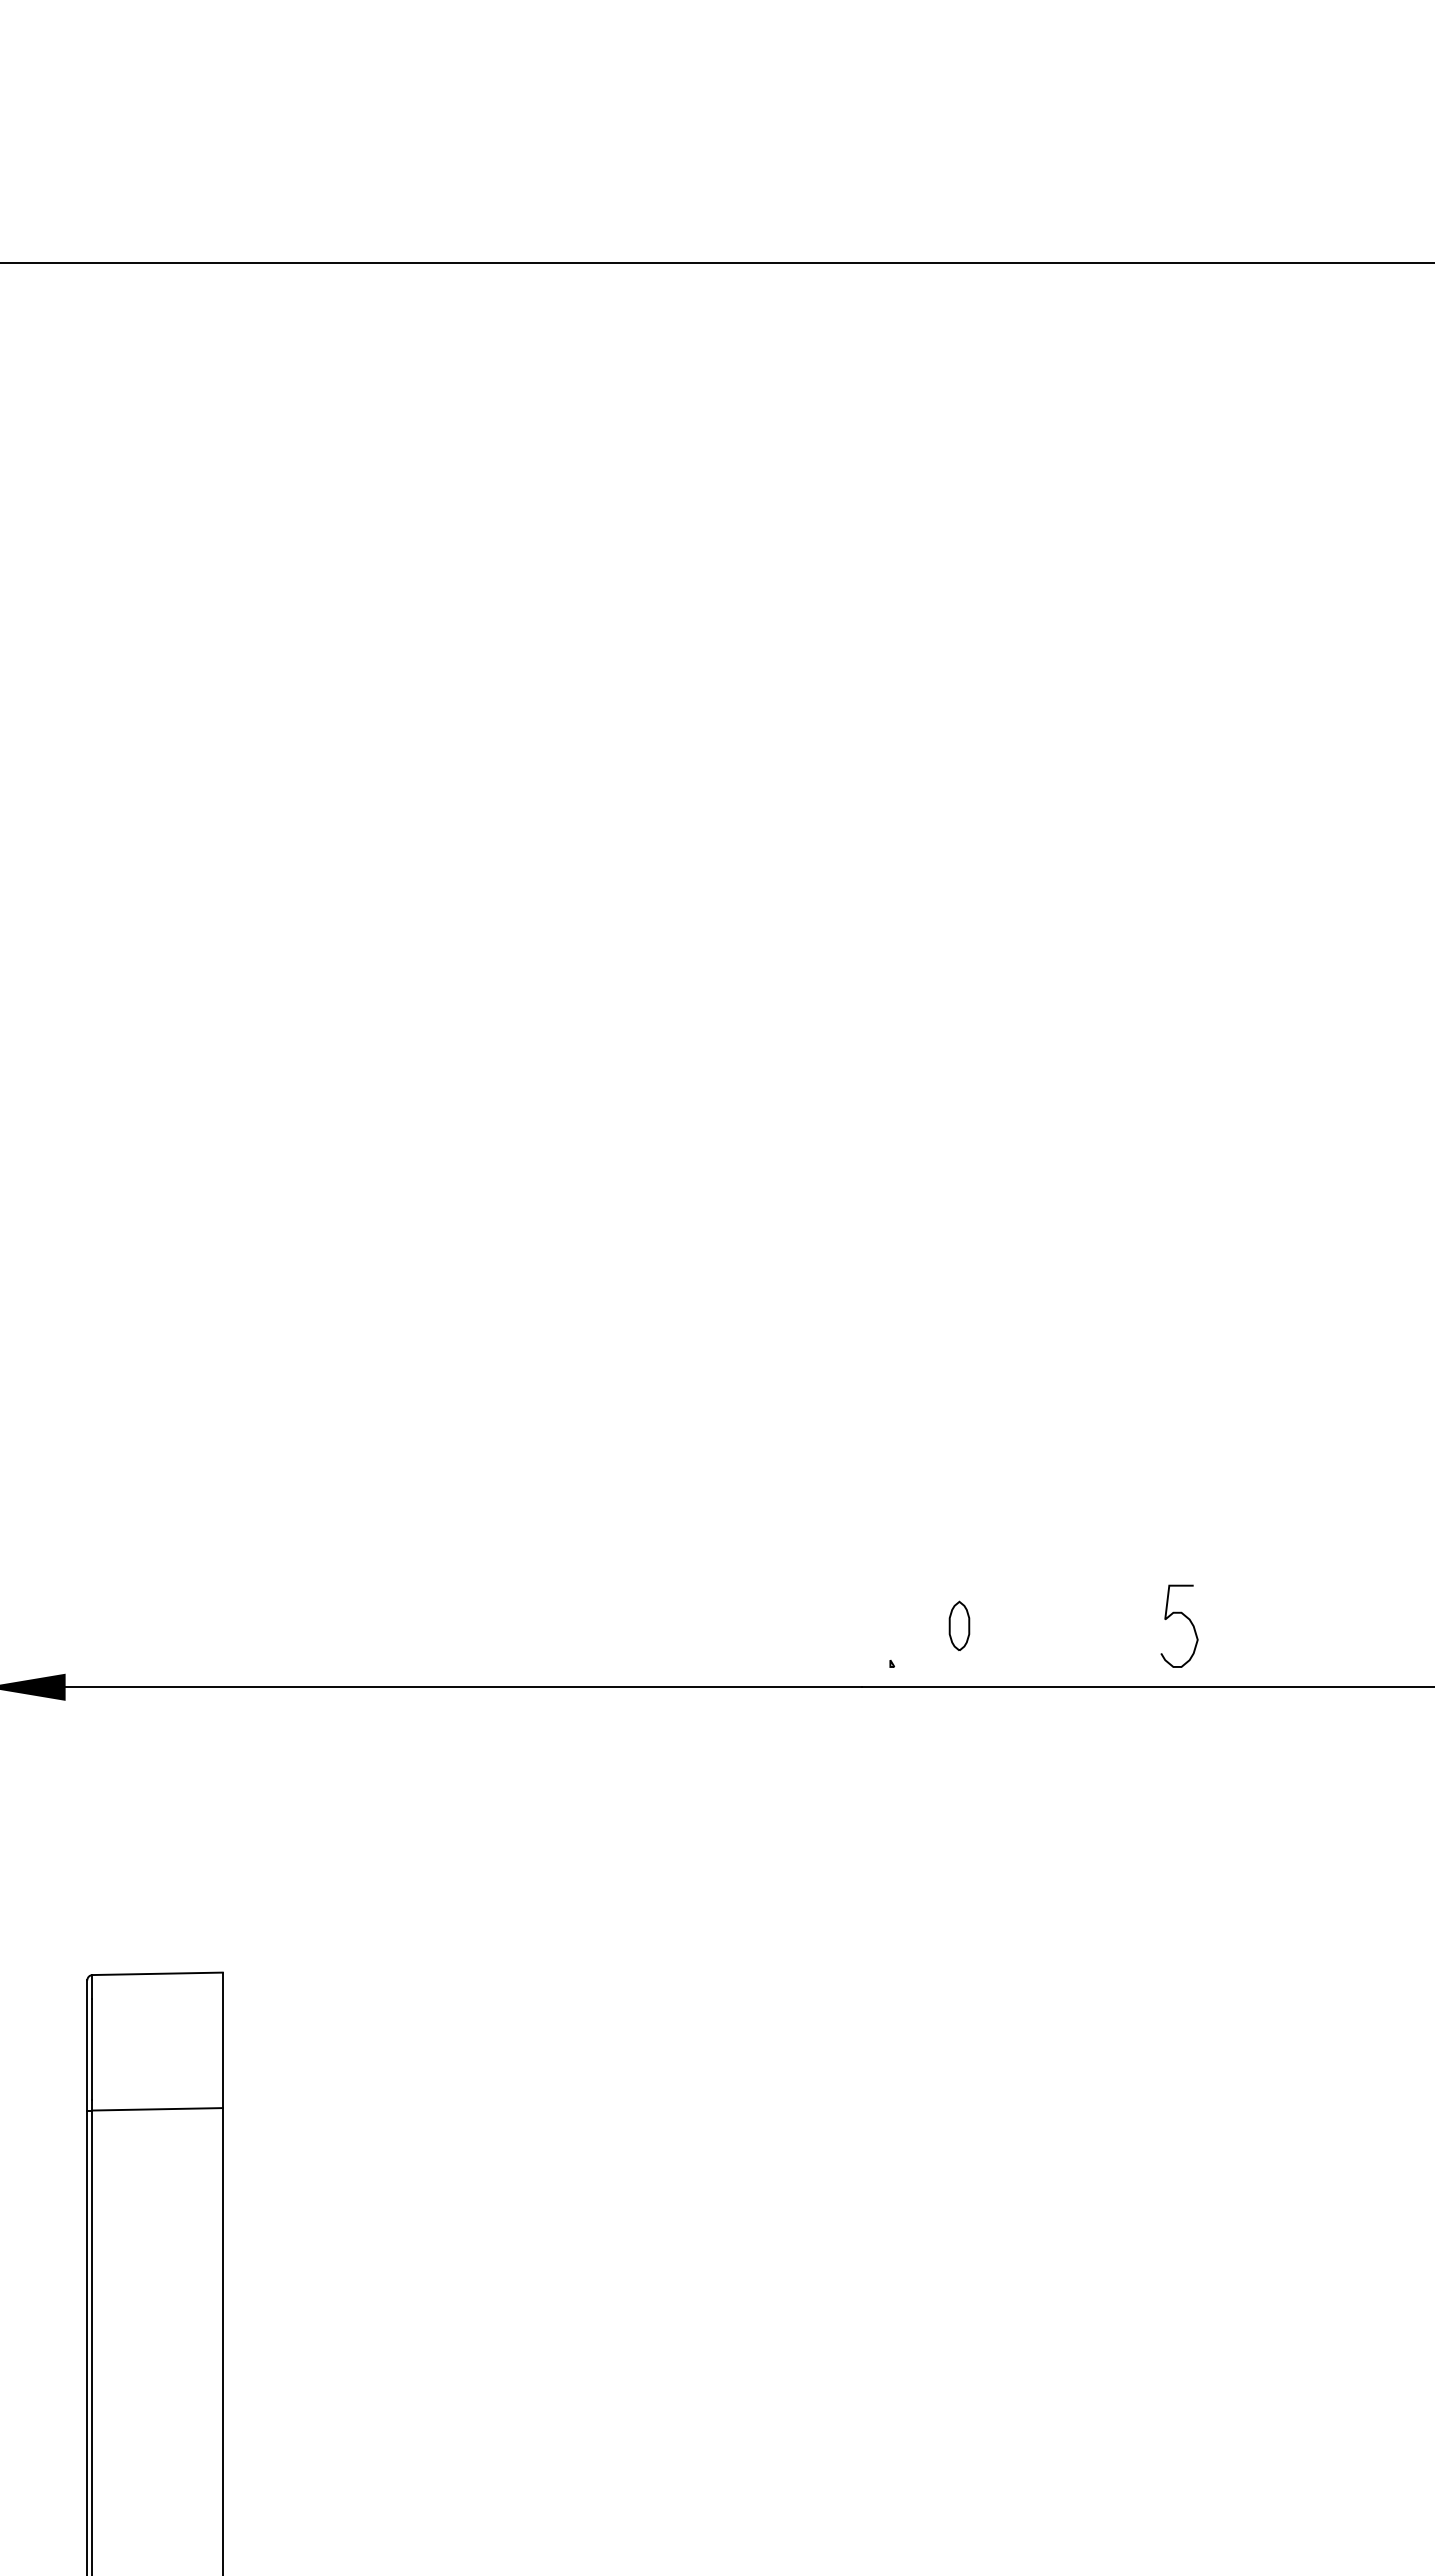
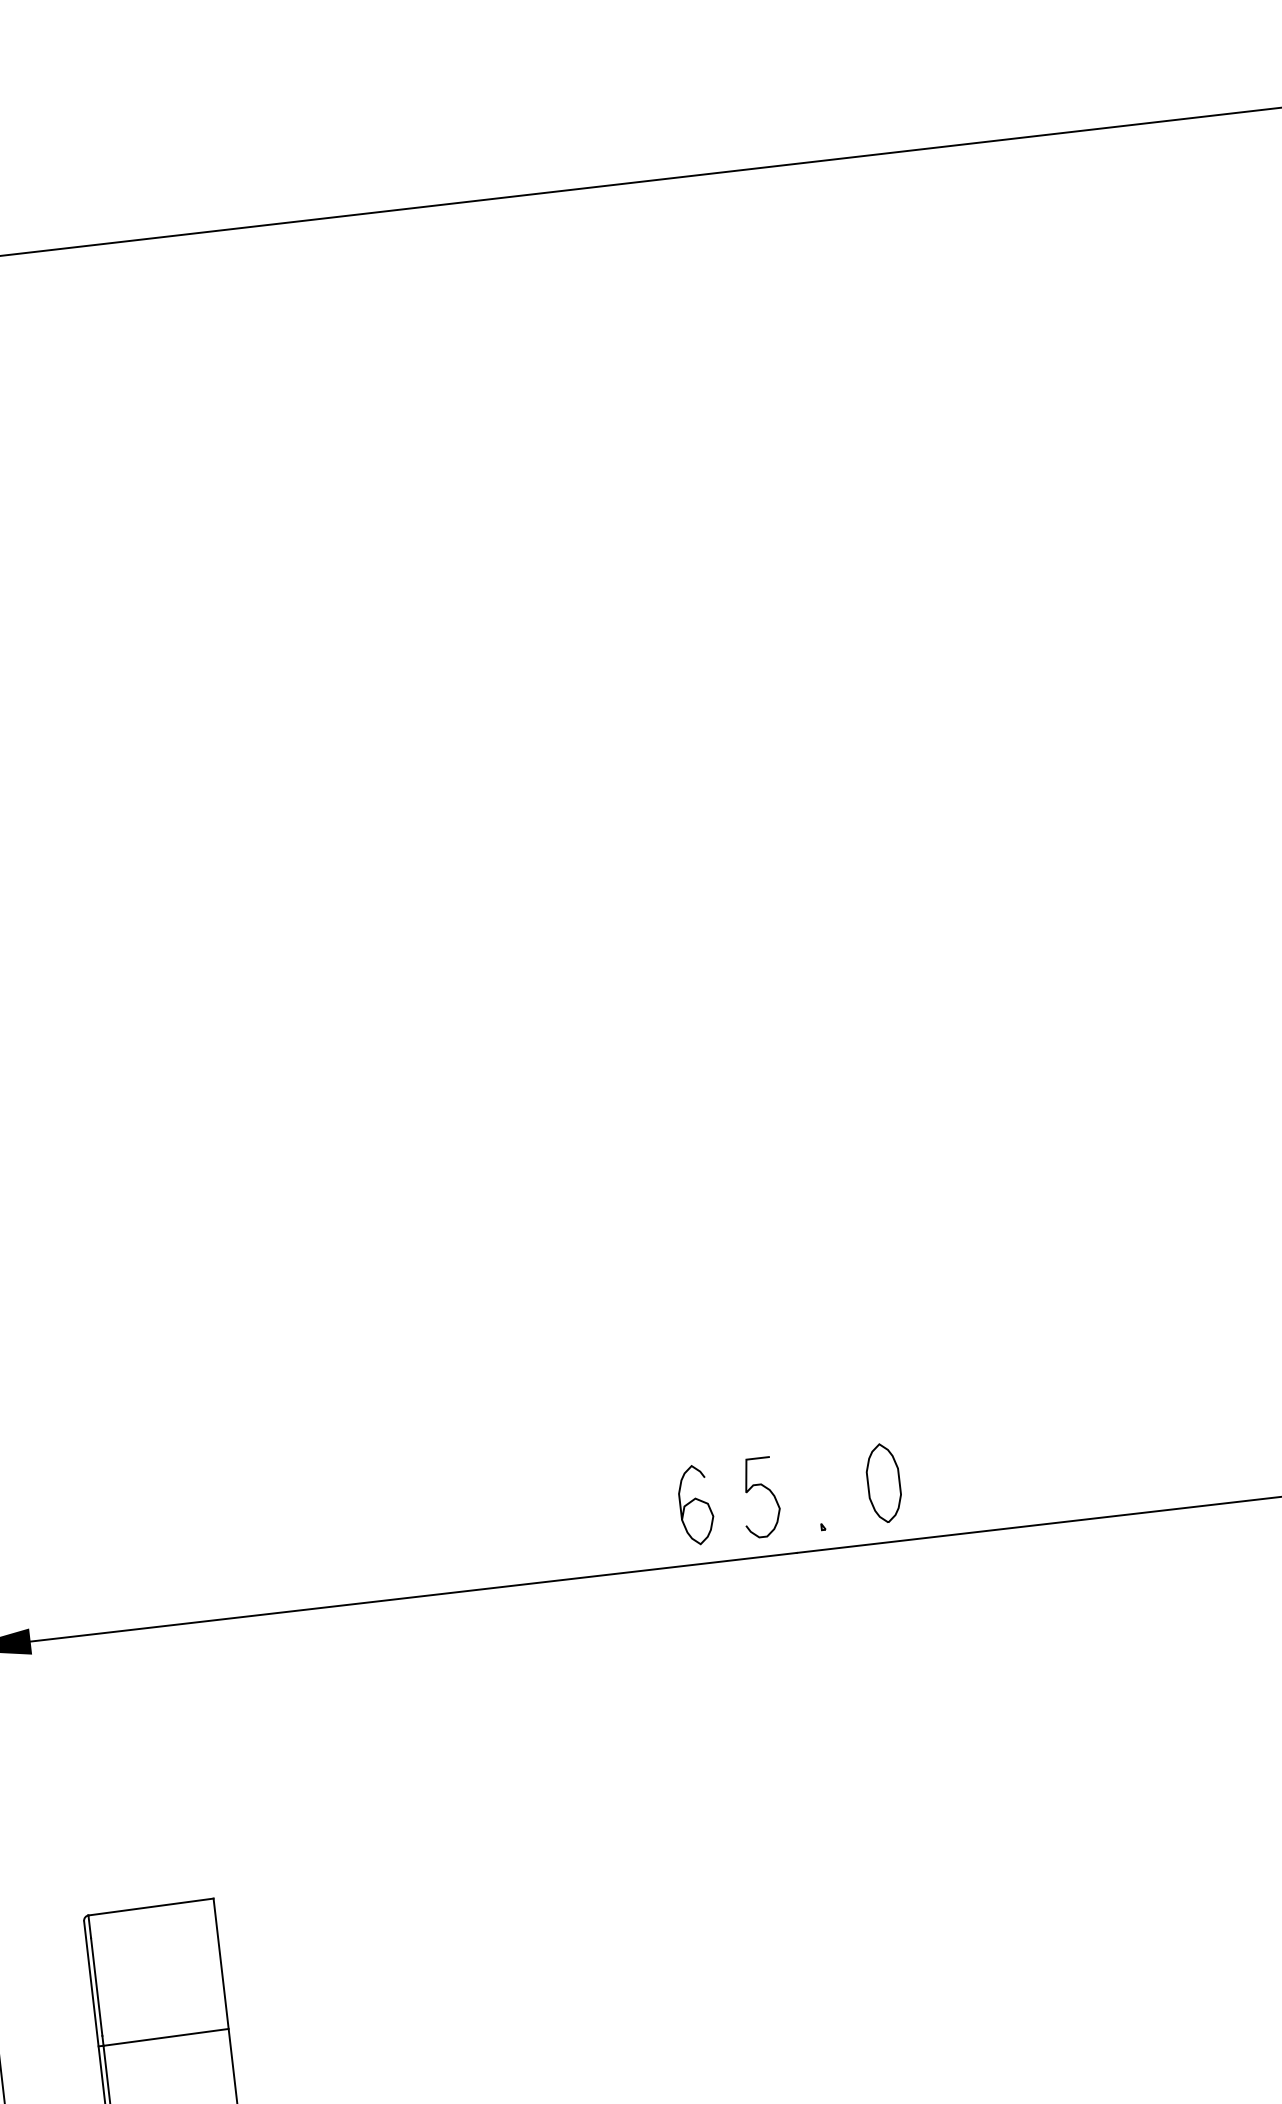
curve: (1186, 1618) -> (766, 1489), moved
curve: (763, 1621) -> (694, 1500), added
part: (959, 1625) -> (883, 1482), size x1.67

